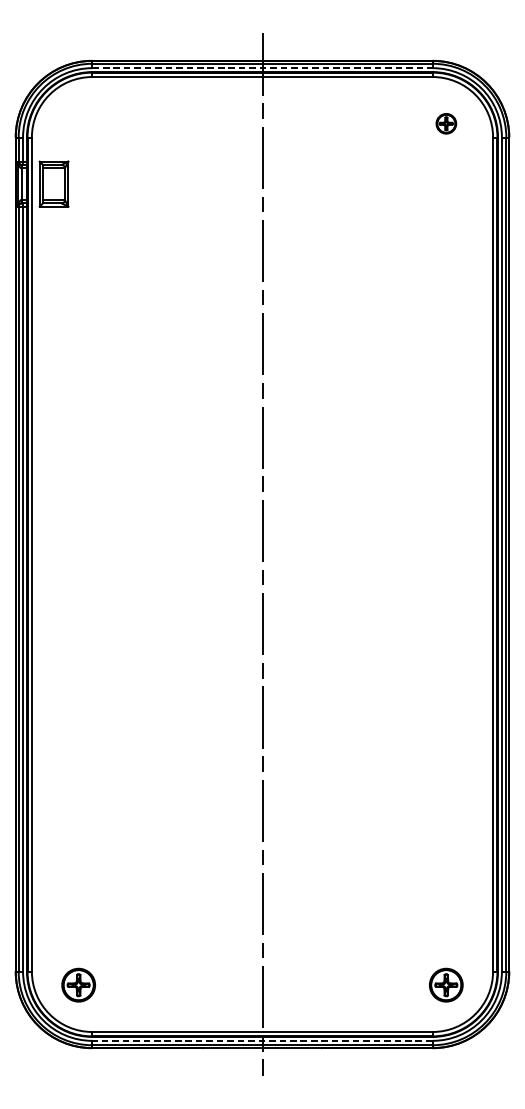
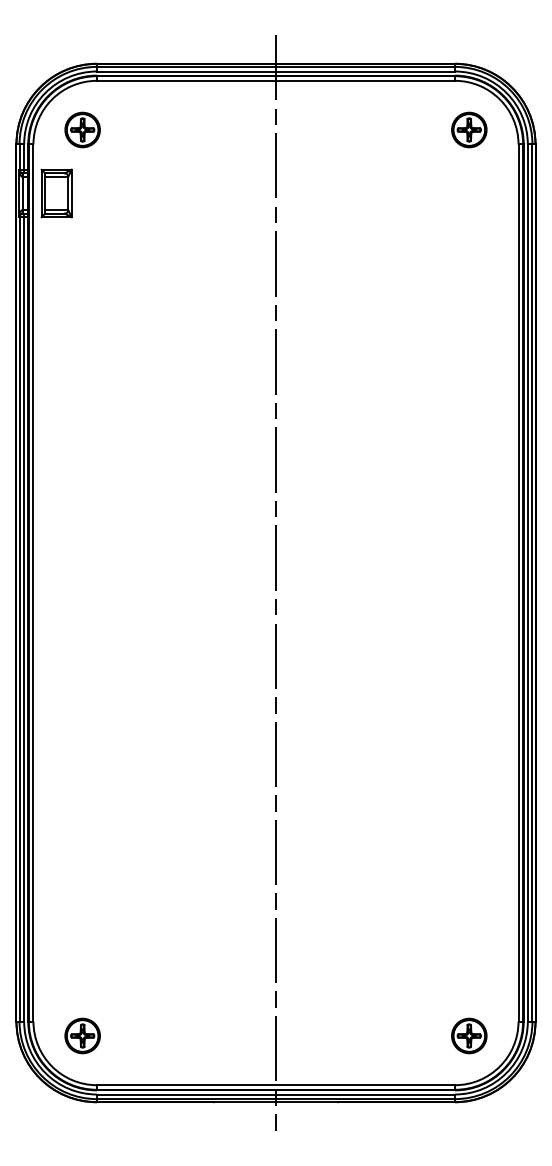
line: (262, 68) -> (275, 71), dashed -> solid
part: (78, 123) -> (82, 129), added
part: (446, 123) -> (469, 129), size x1.67
line: (262, 1040) -> (275, 1094), dashed -> solid

